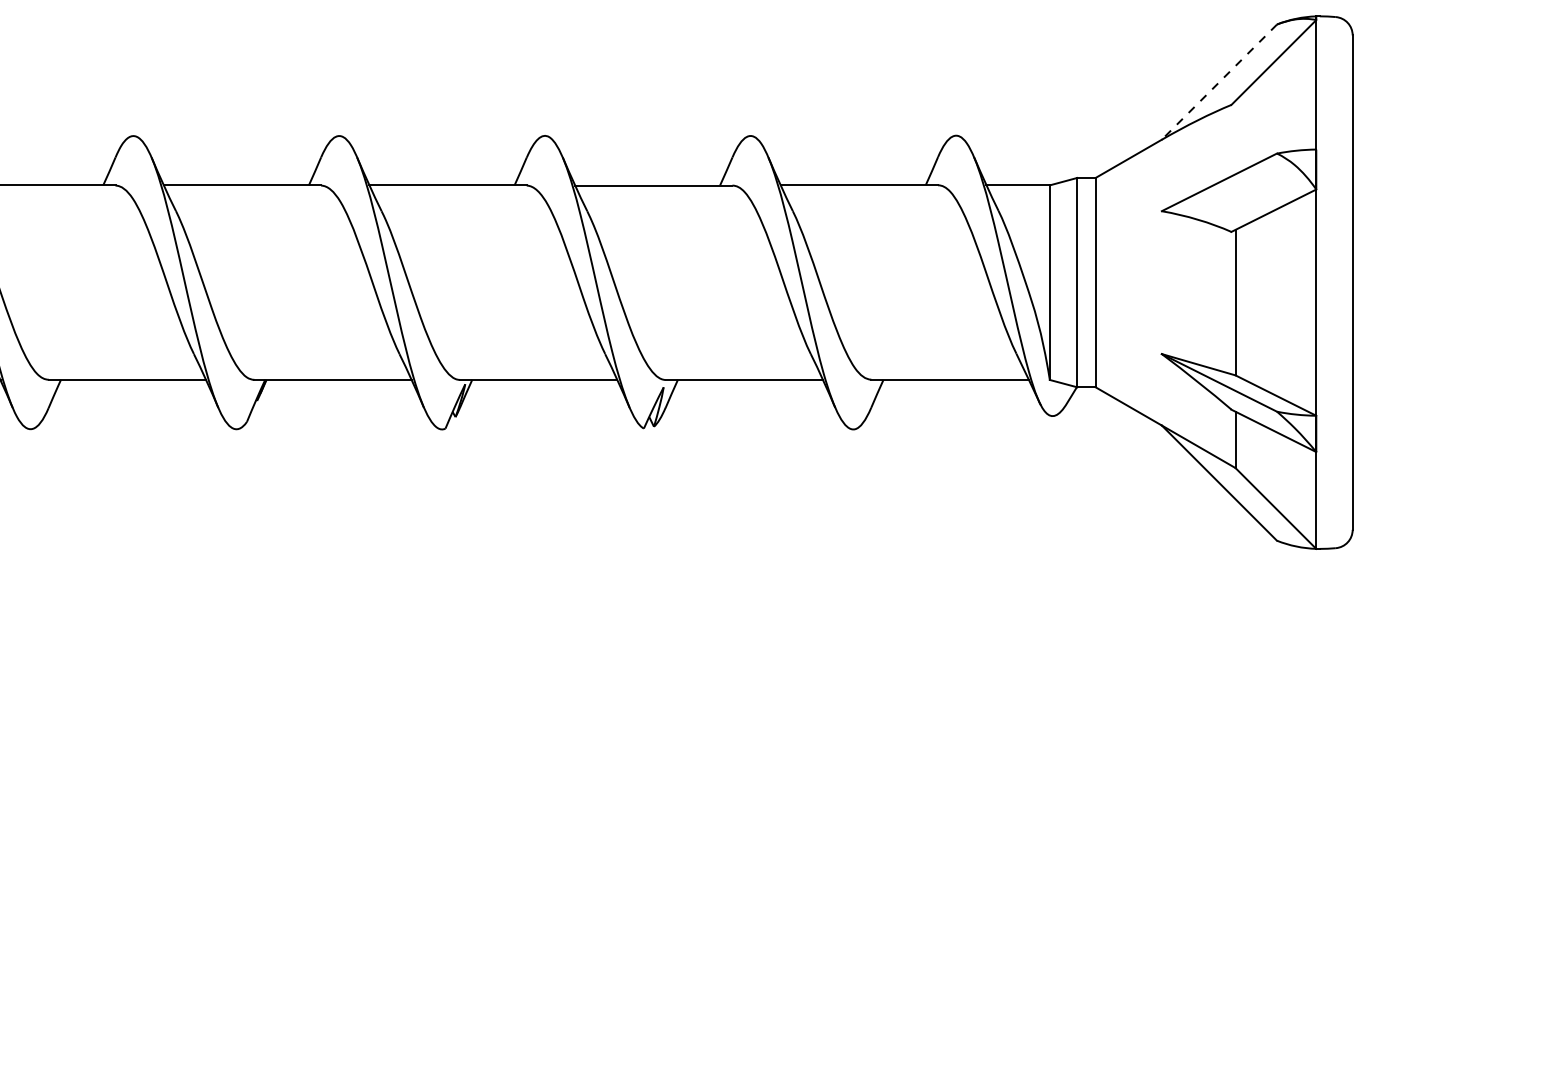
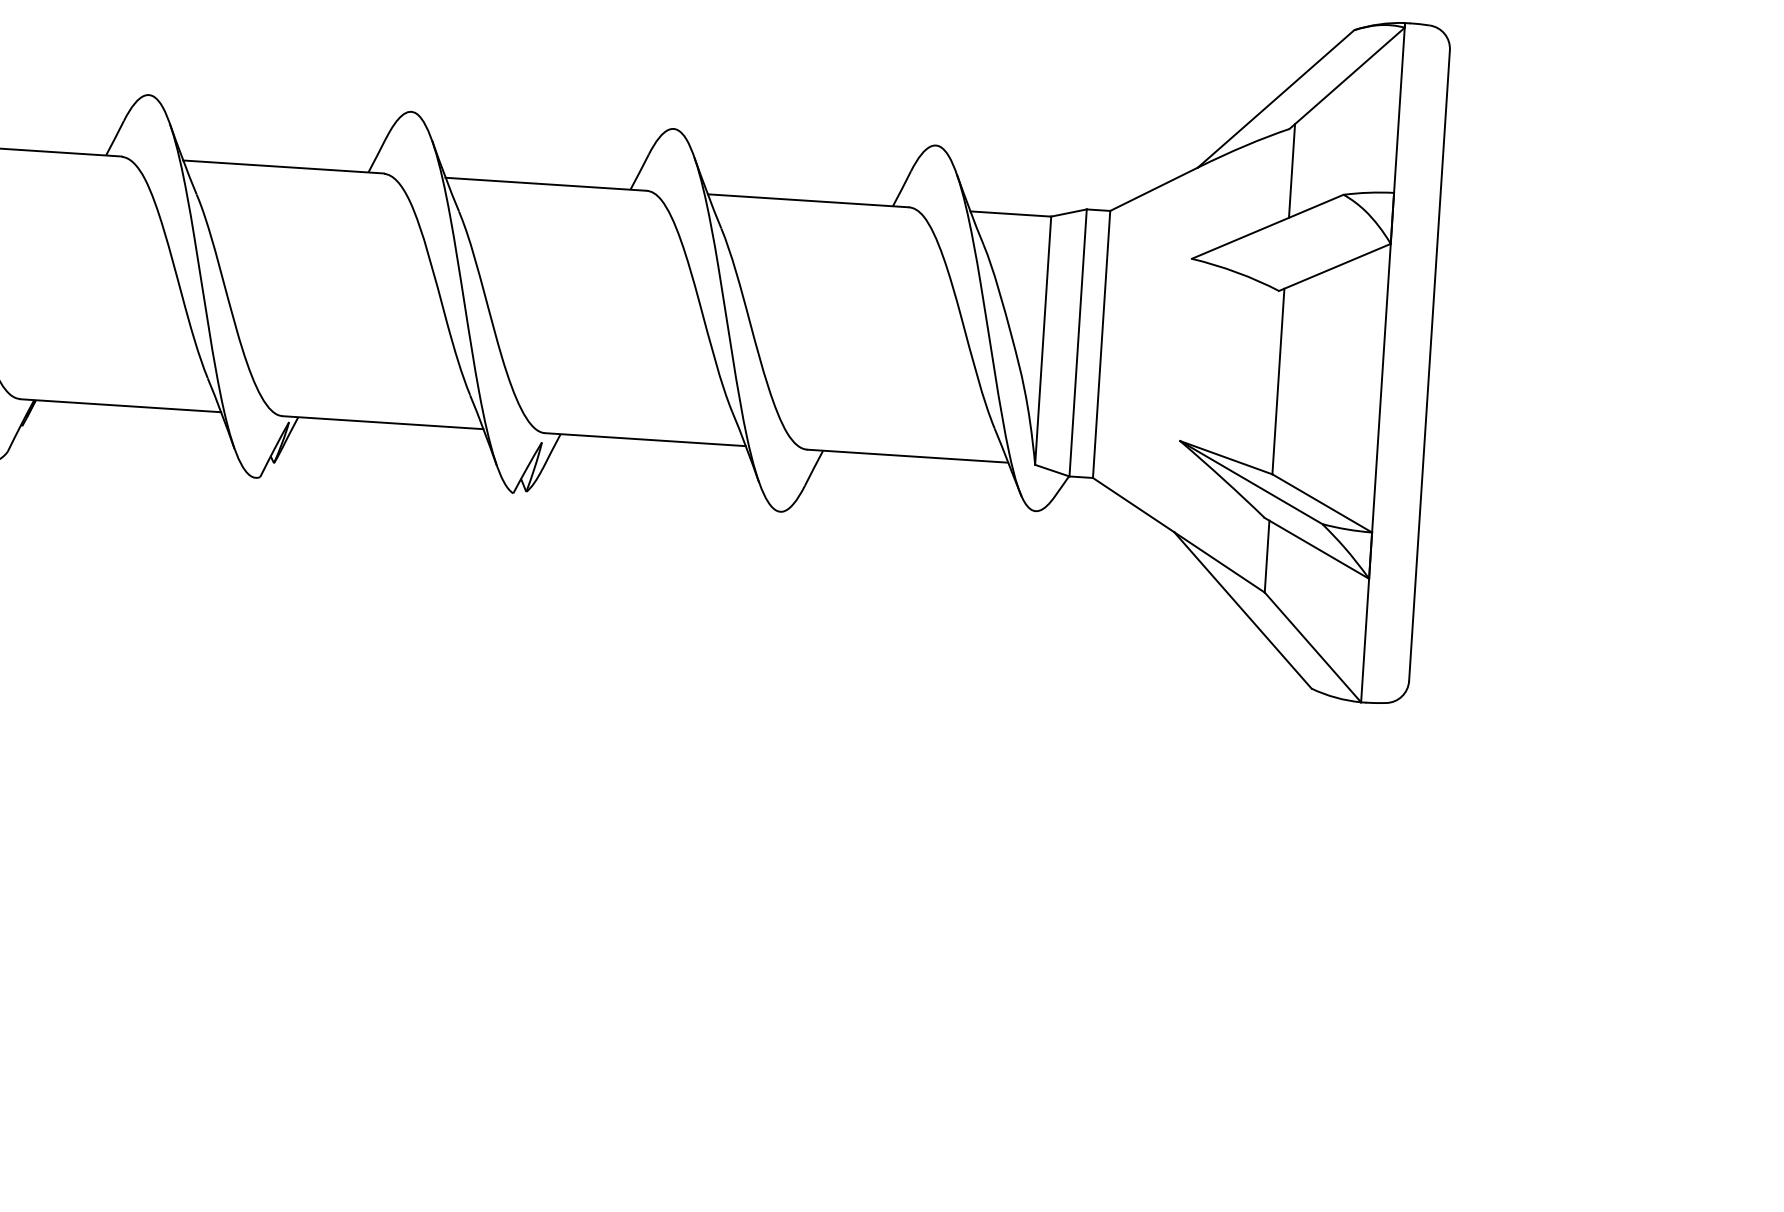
line: (1219, 82) -> (1276, 99), dashed -> solid
line: (1235, 137) -> (1291, 170), added

